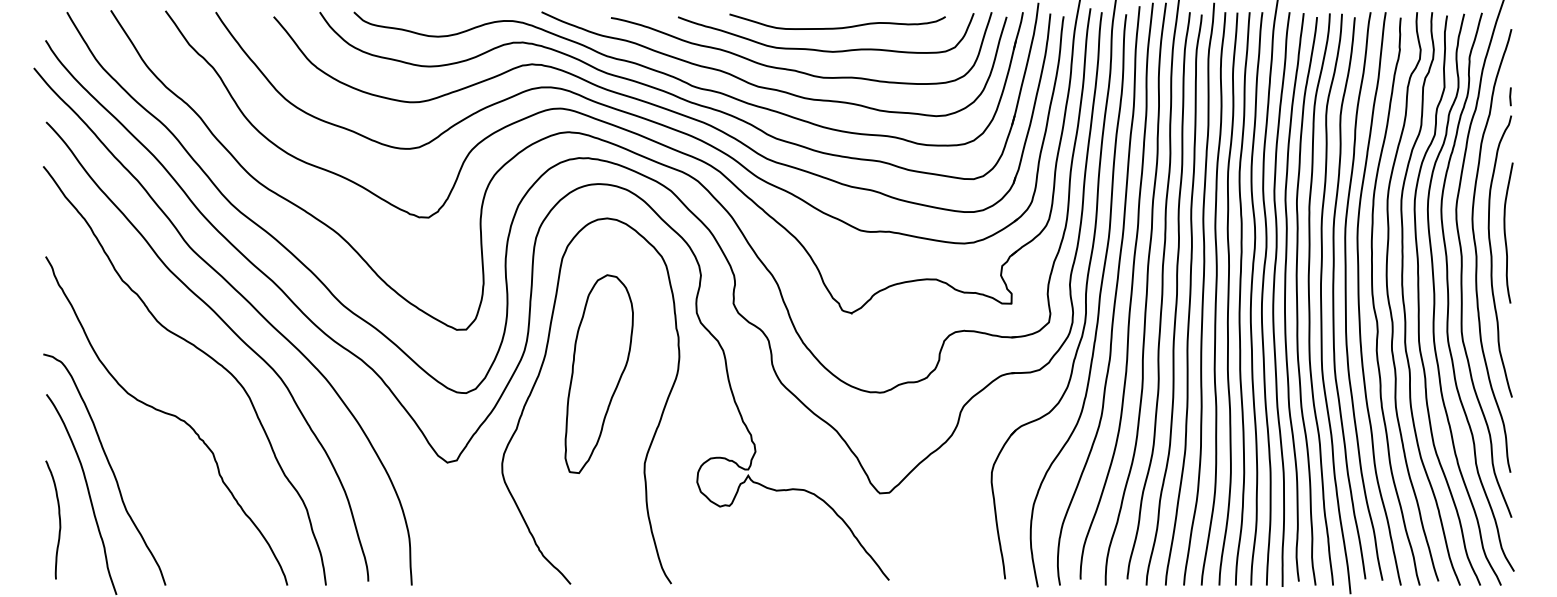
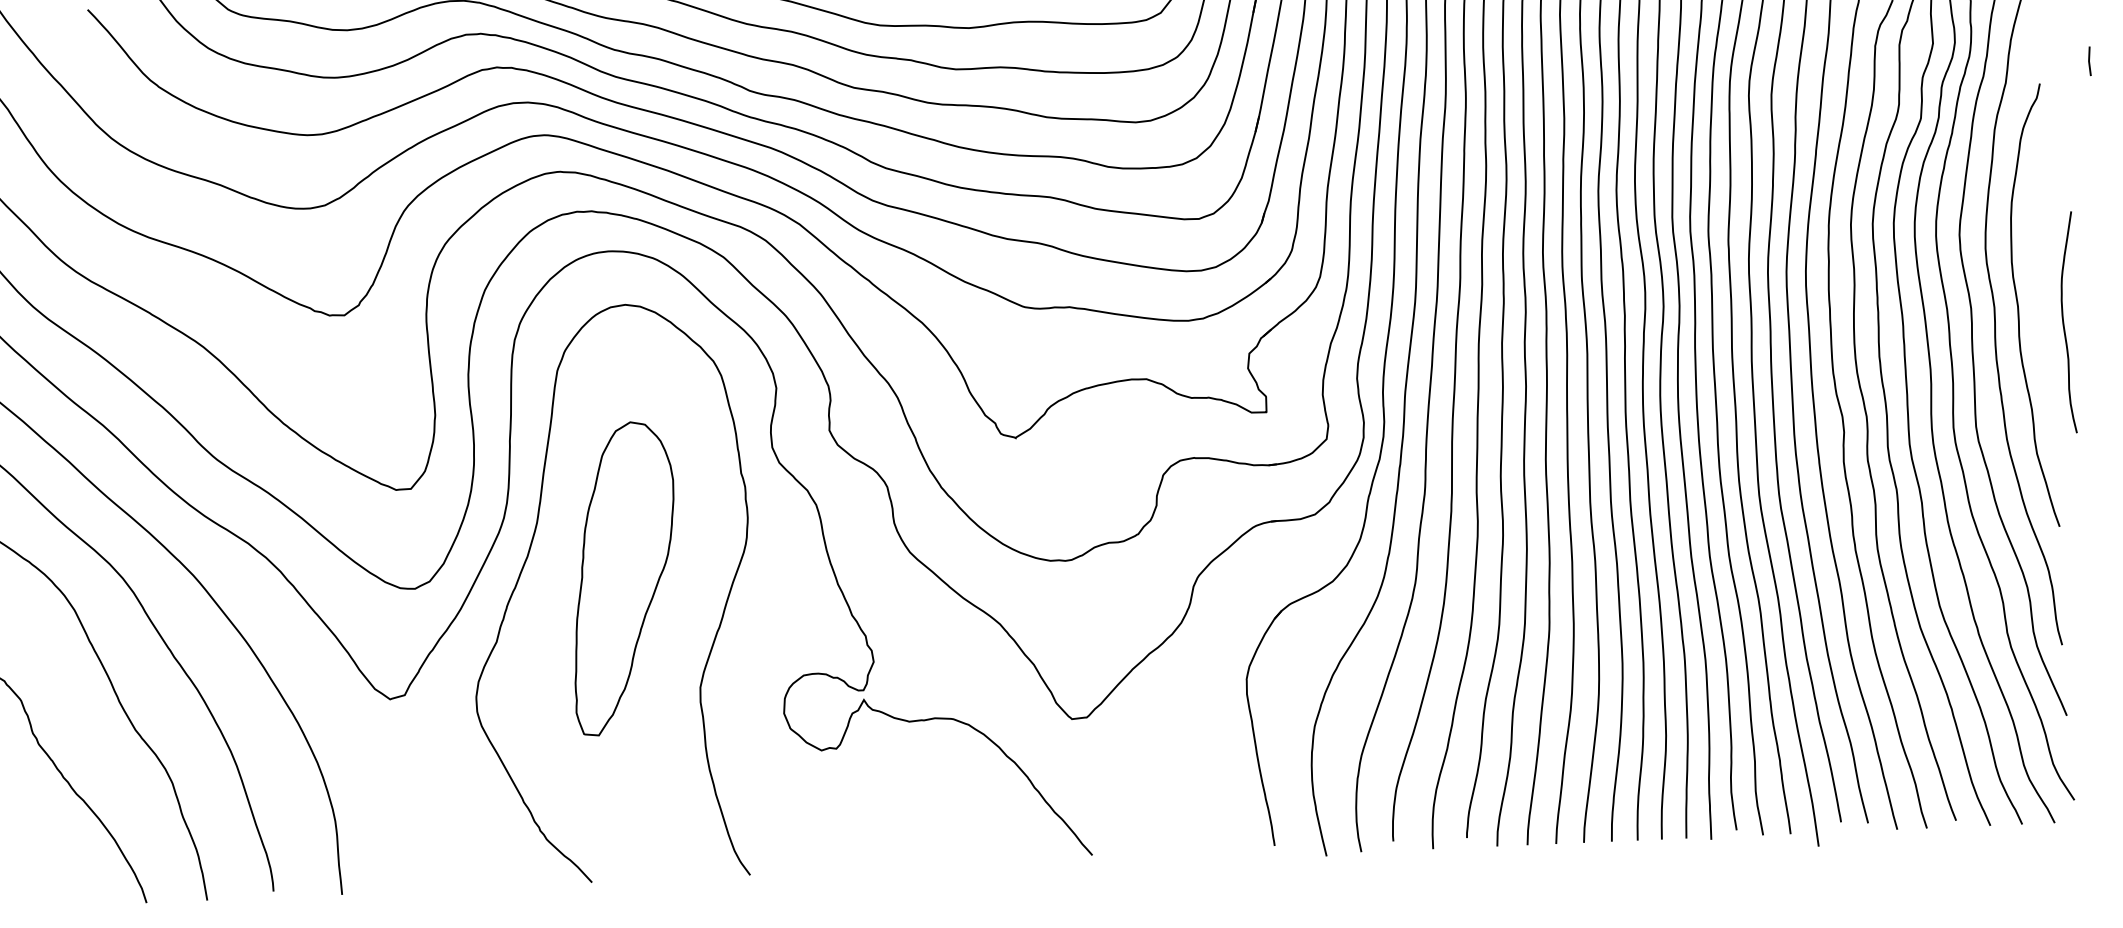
line: (1510, 96) -> (2089, 60), moved
curve: (1505, 232) -> (2064, 321), moved
part: (598, 373) -> (622, 577), moved

